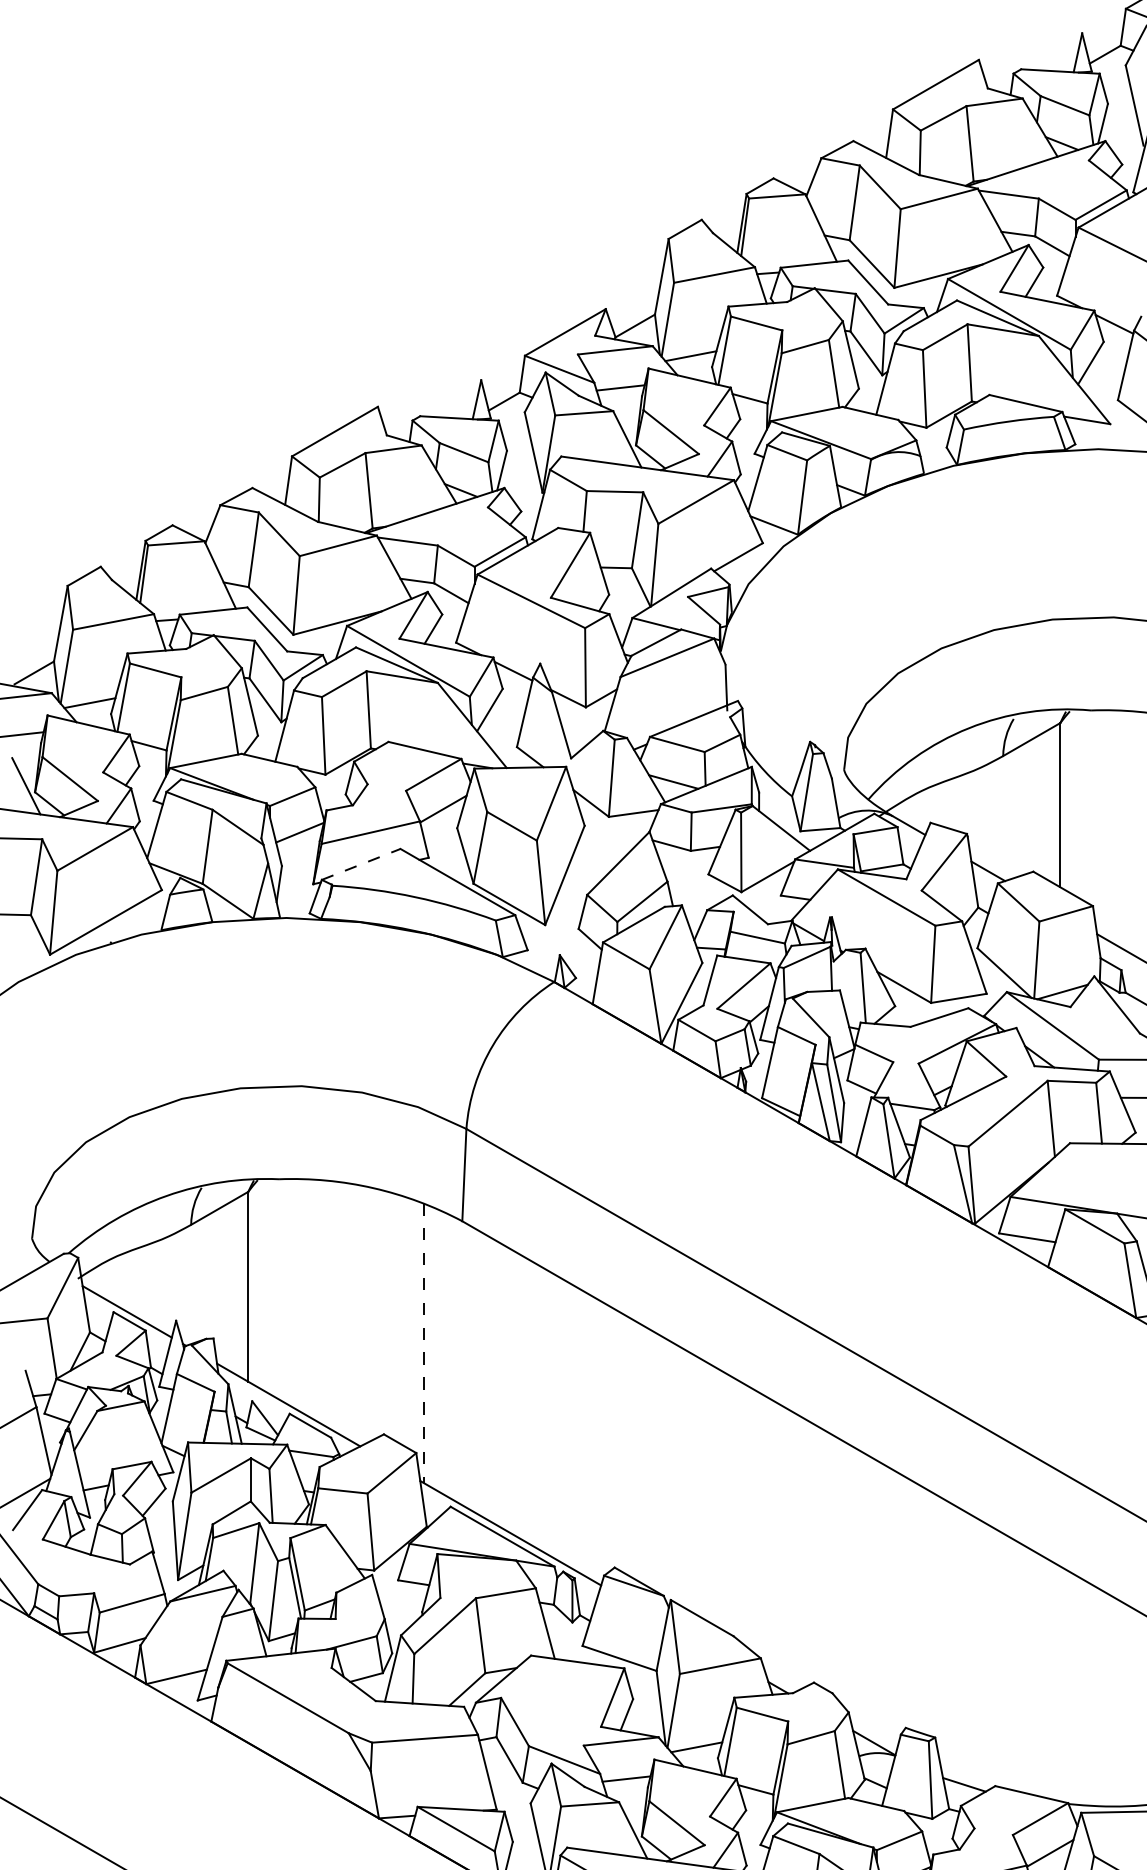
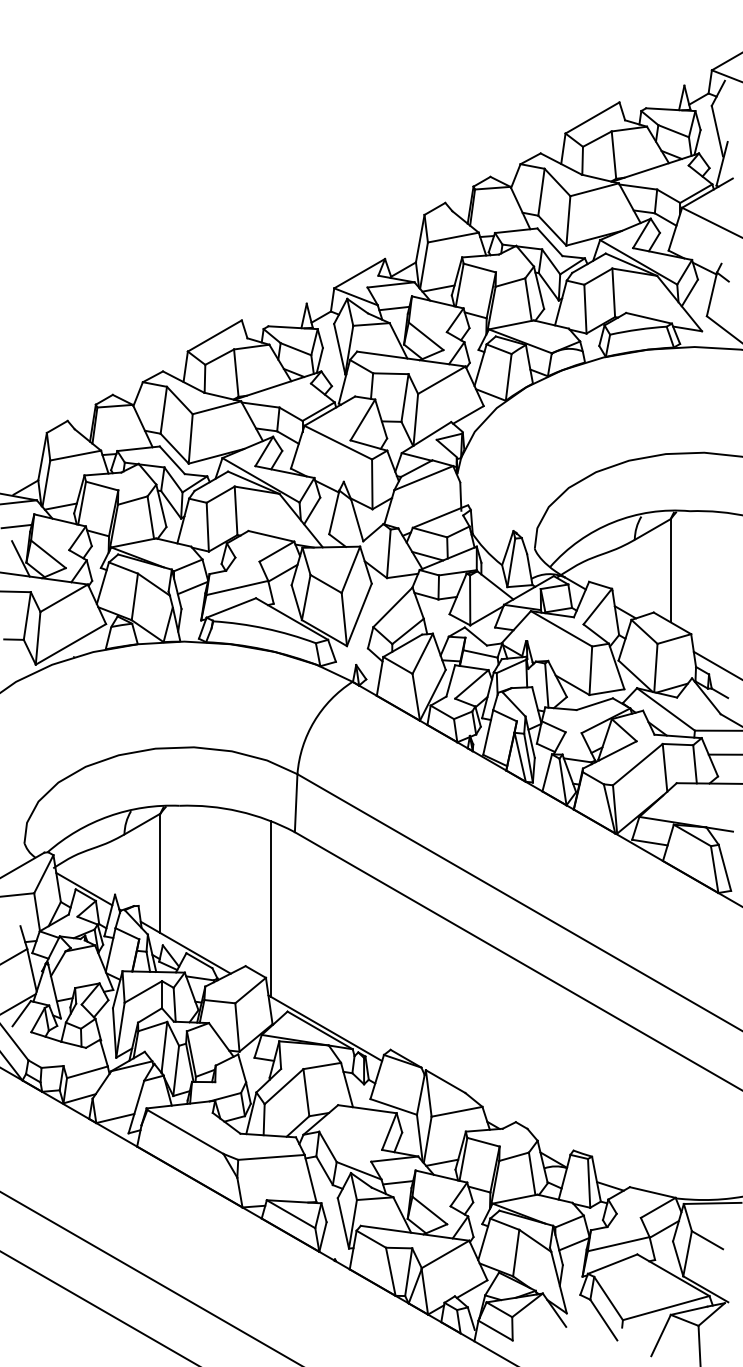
line: (361, 863) -> (231, 607), dashed -> solid
line: (423, 1342) -> (270, 908), dashed -> solid

